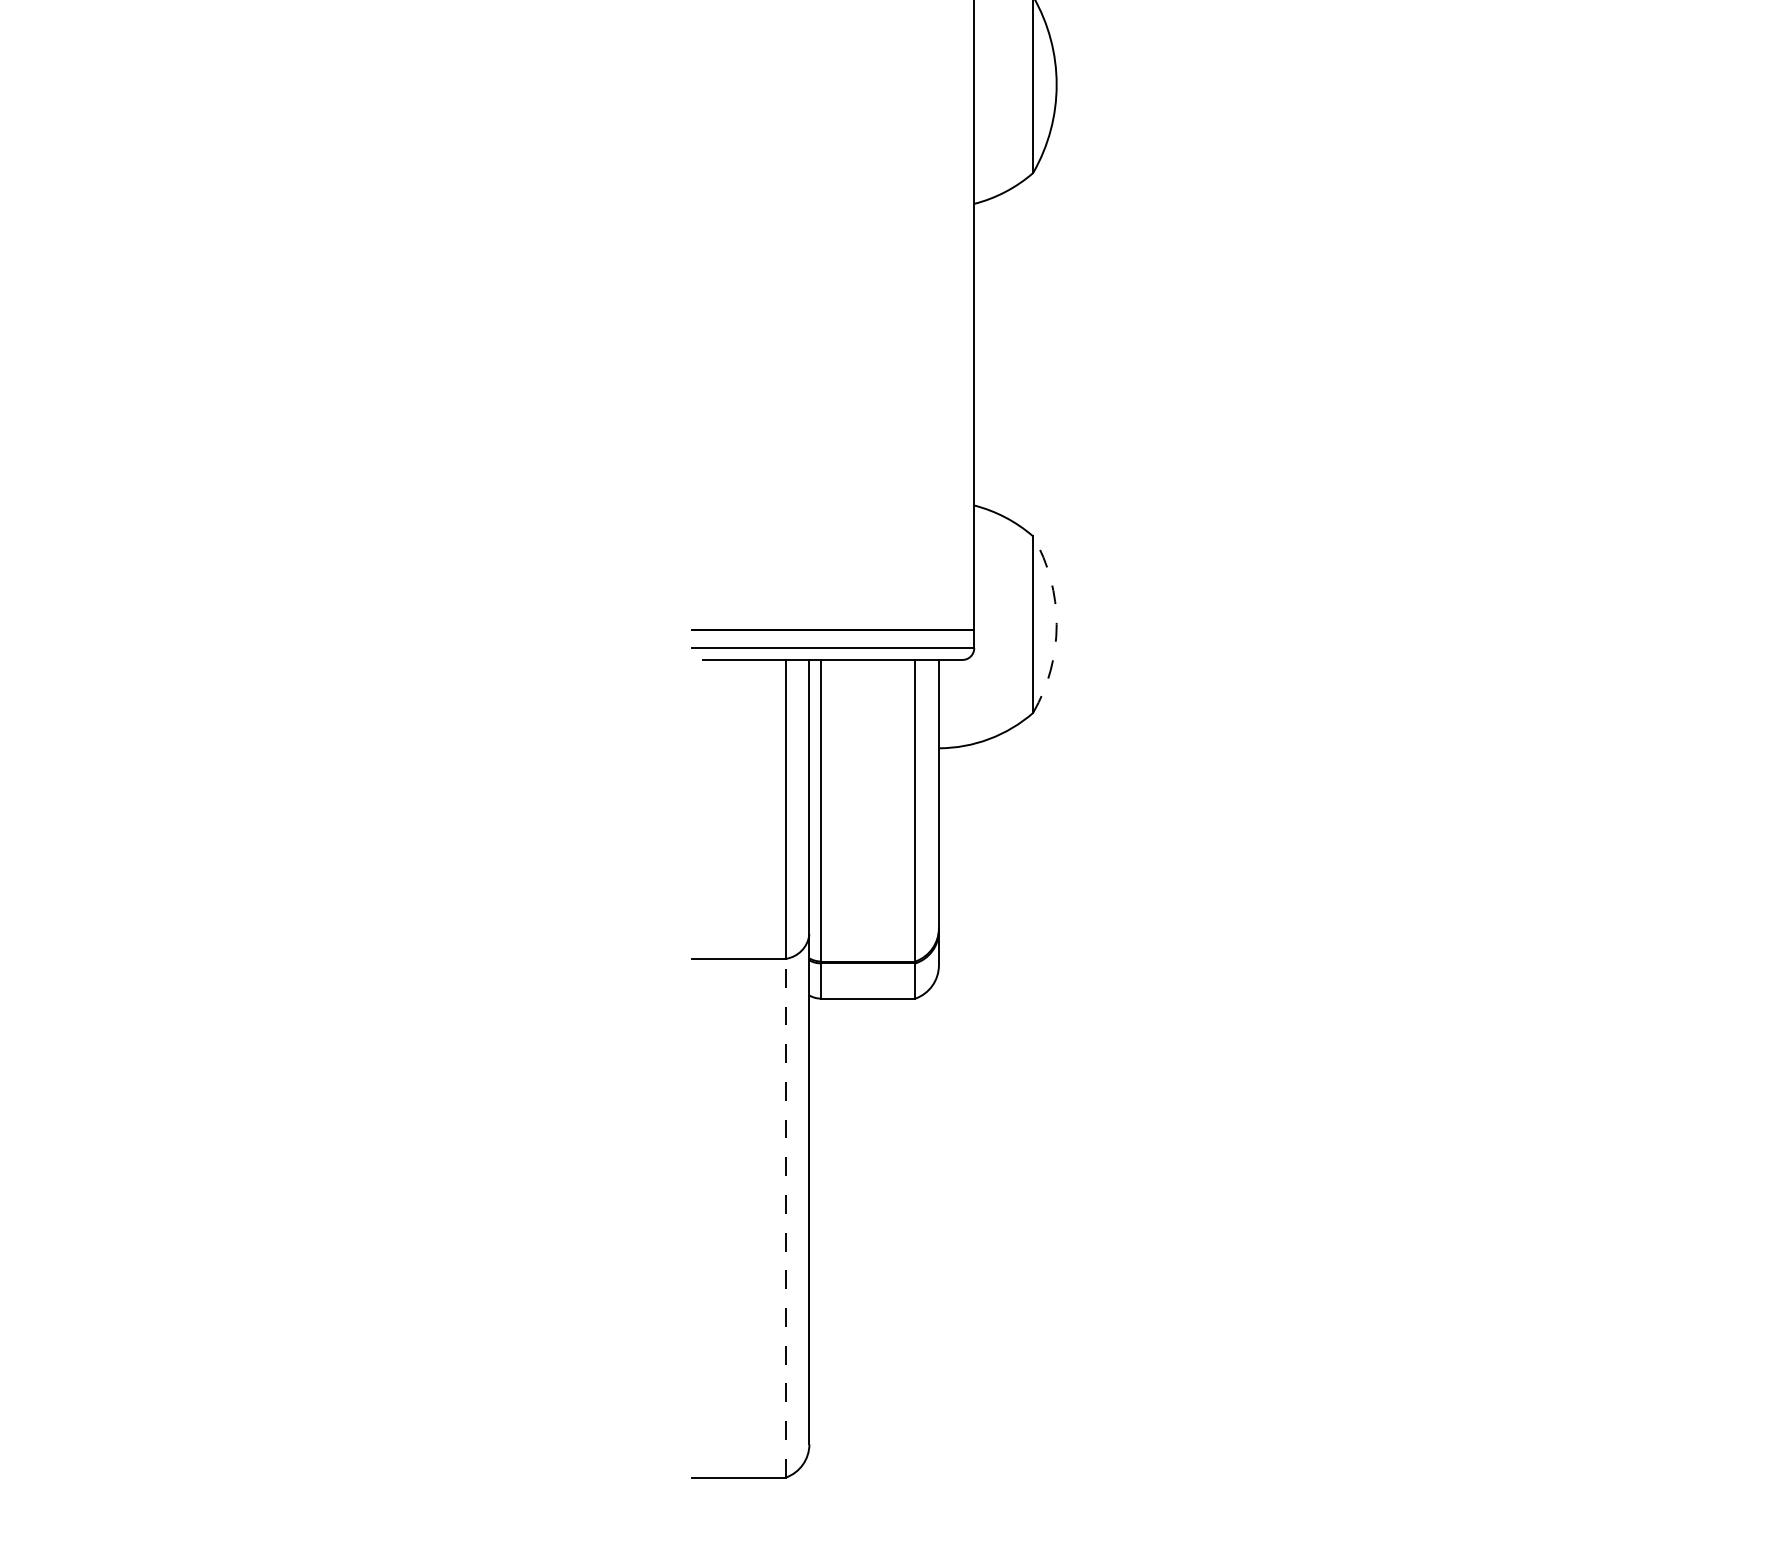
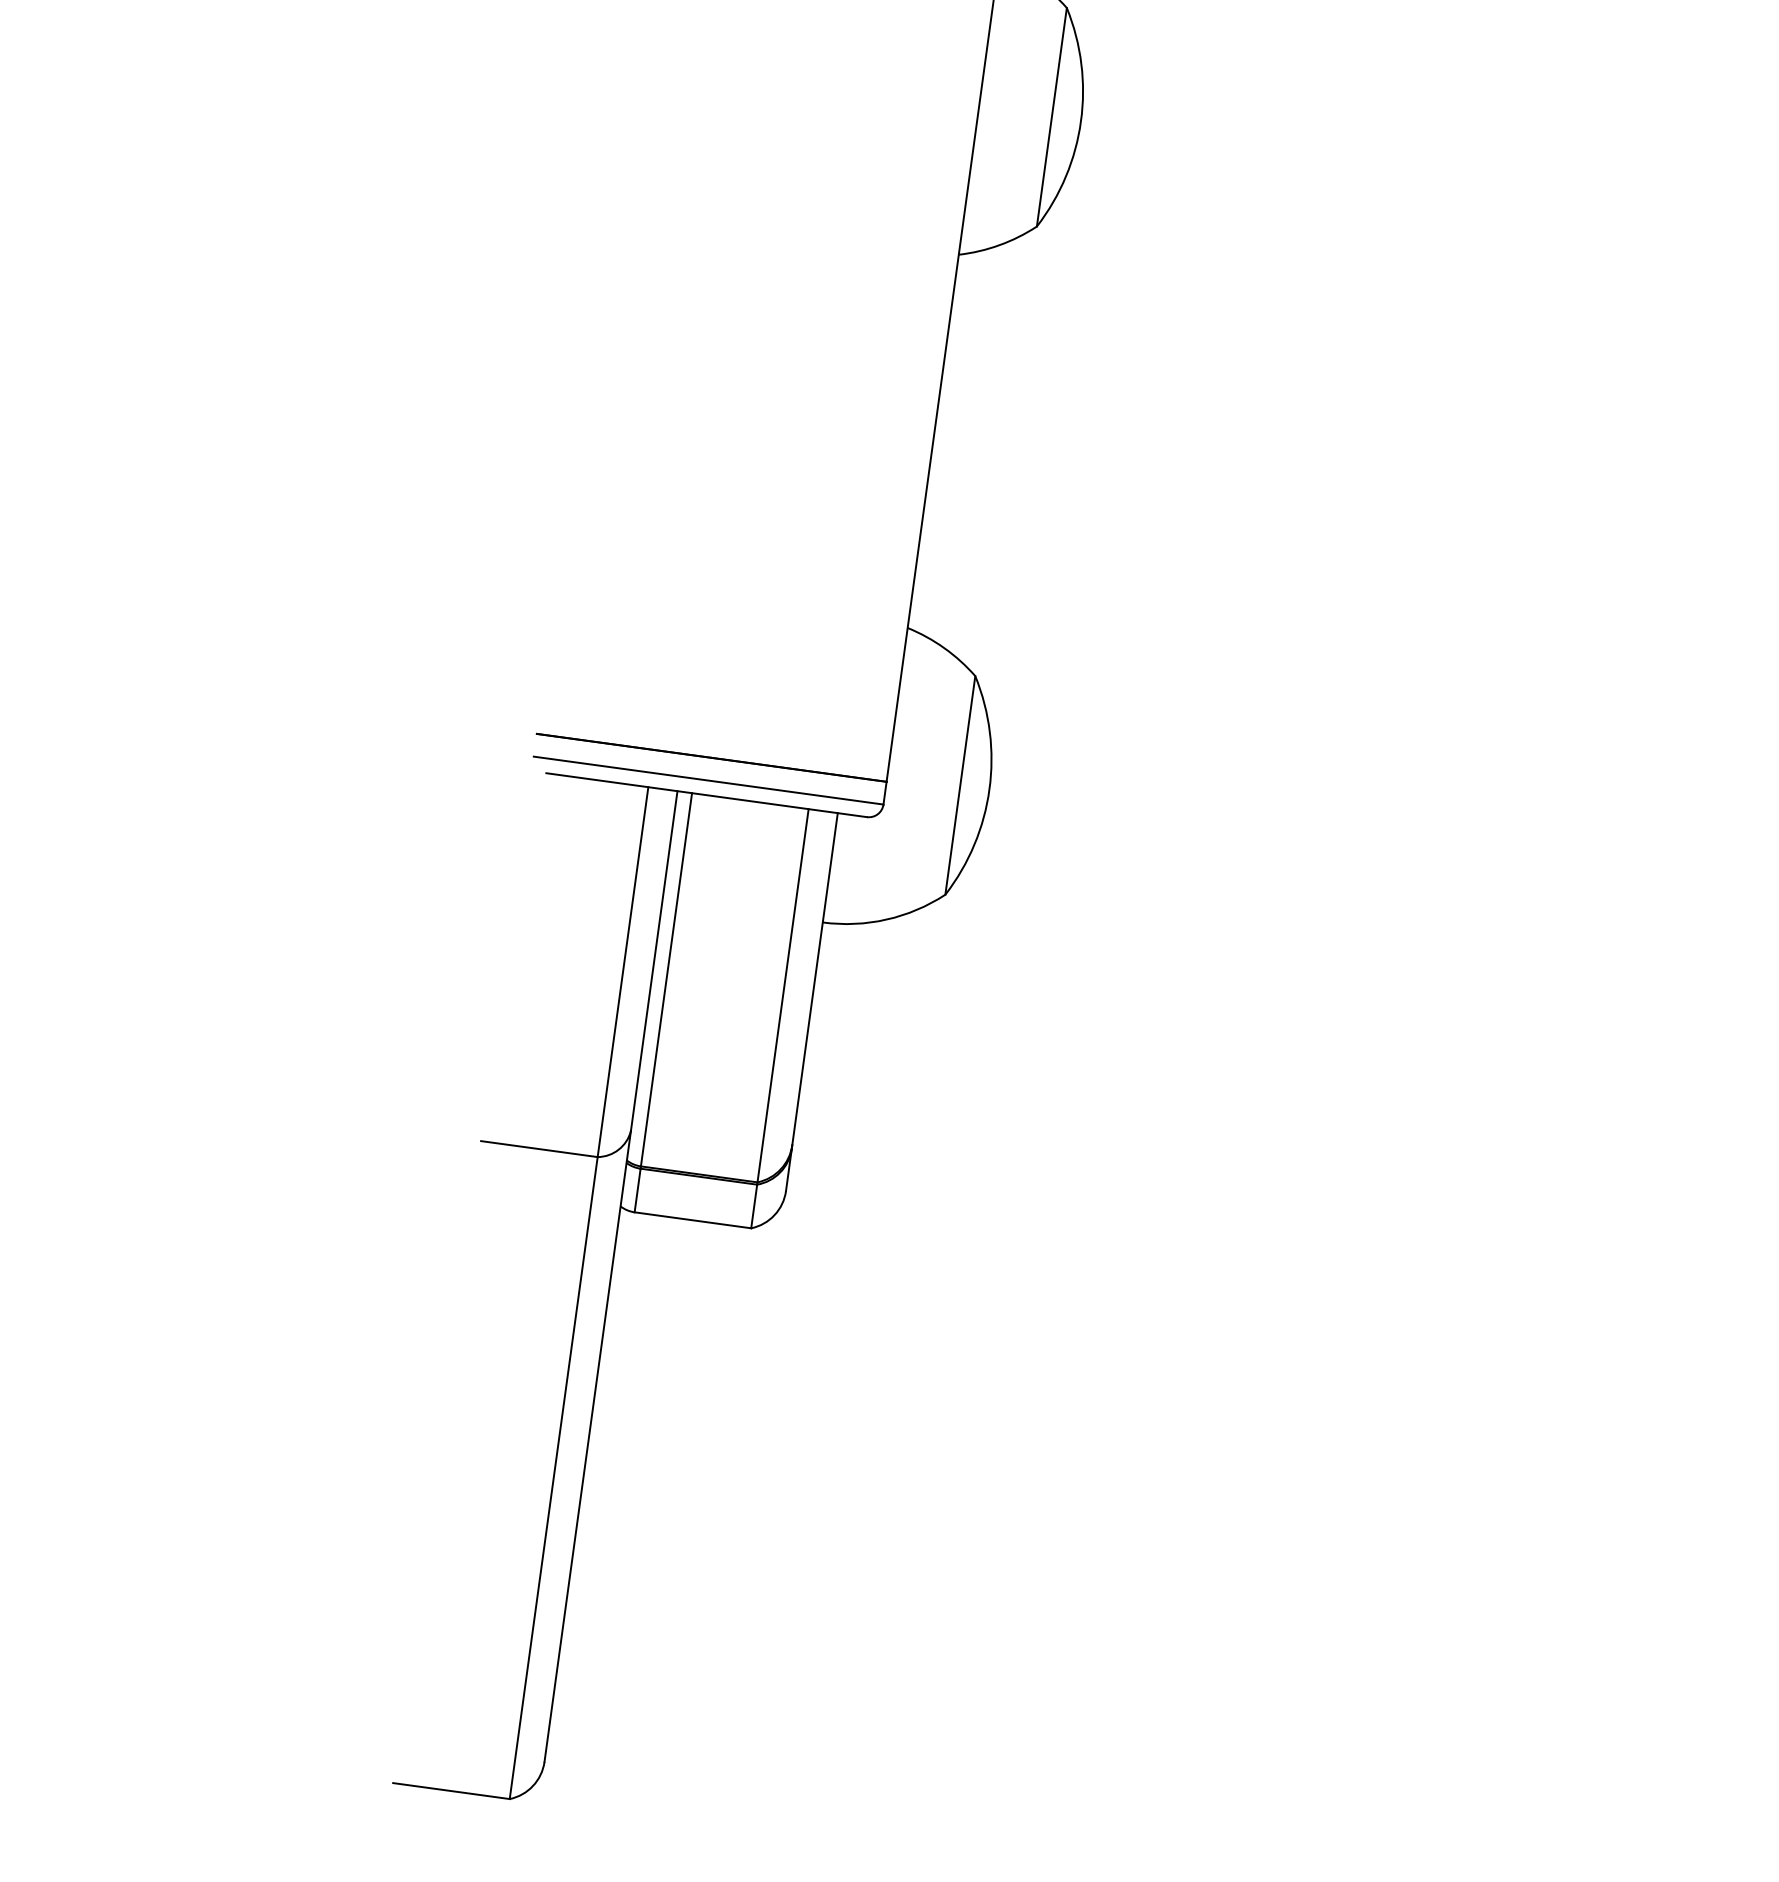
arc: (1056, 624) -> (989, 789), dashed -> solid
line: (785, 1217) -> (553, 1477), dashed -> solid

